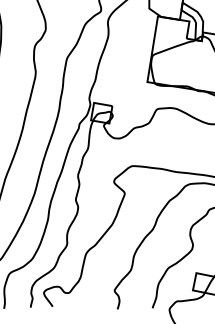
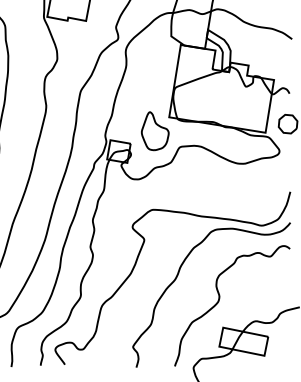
part: (134, 94) -> (155, 131), added

